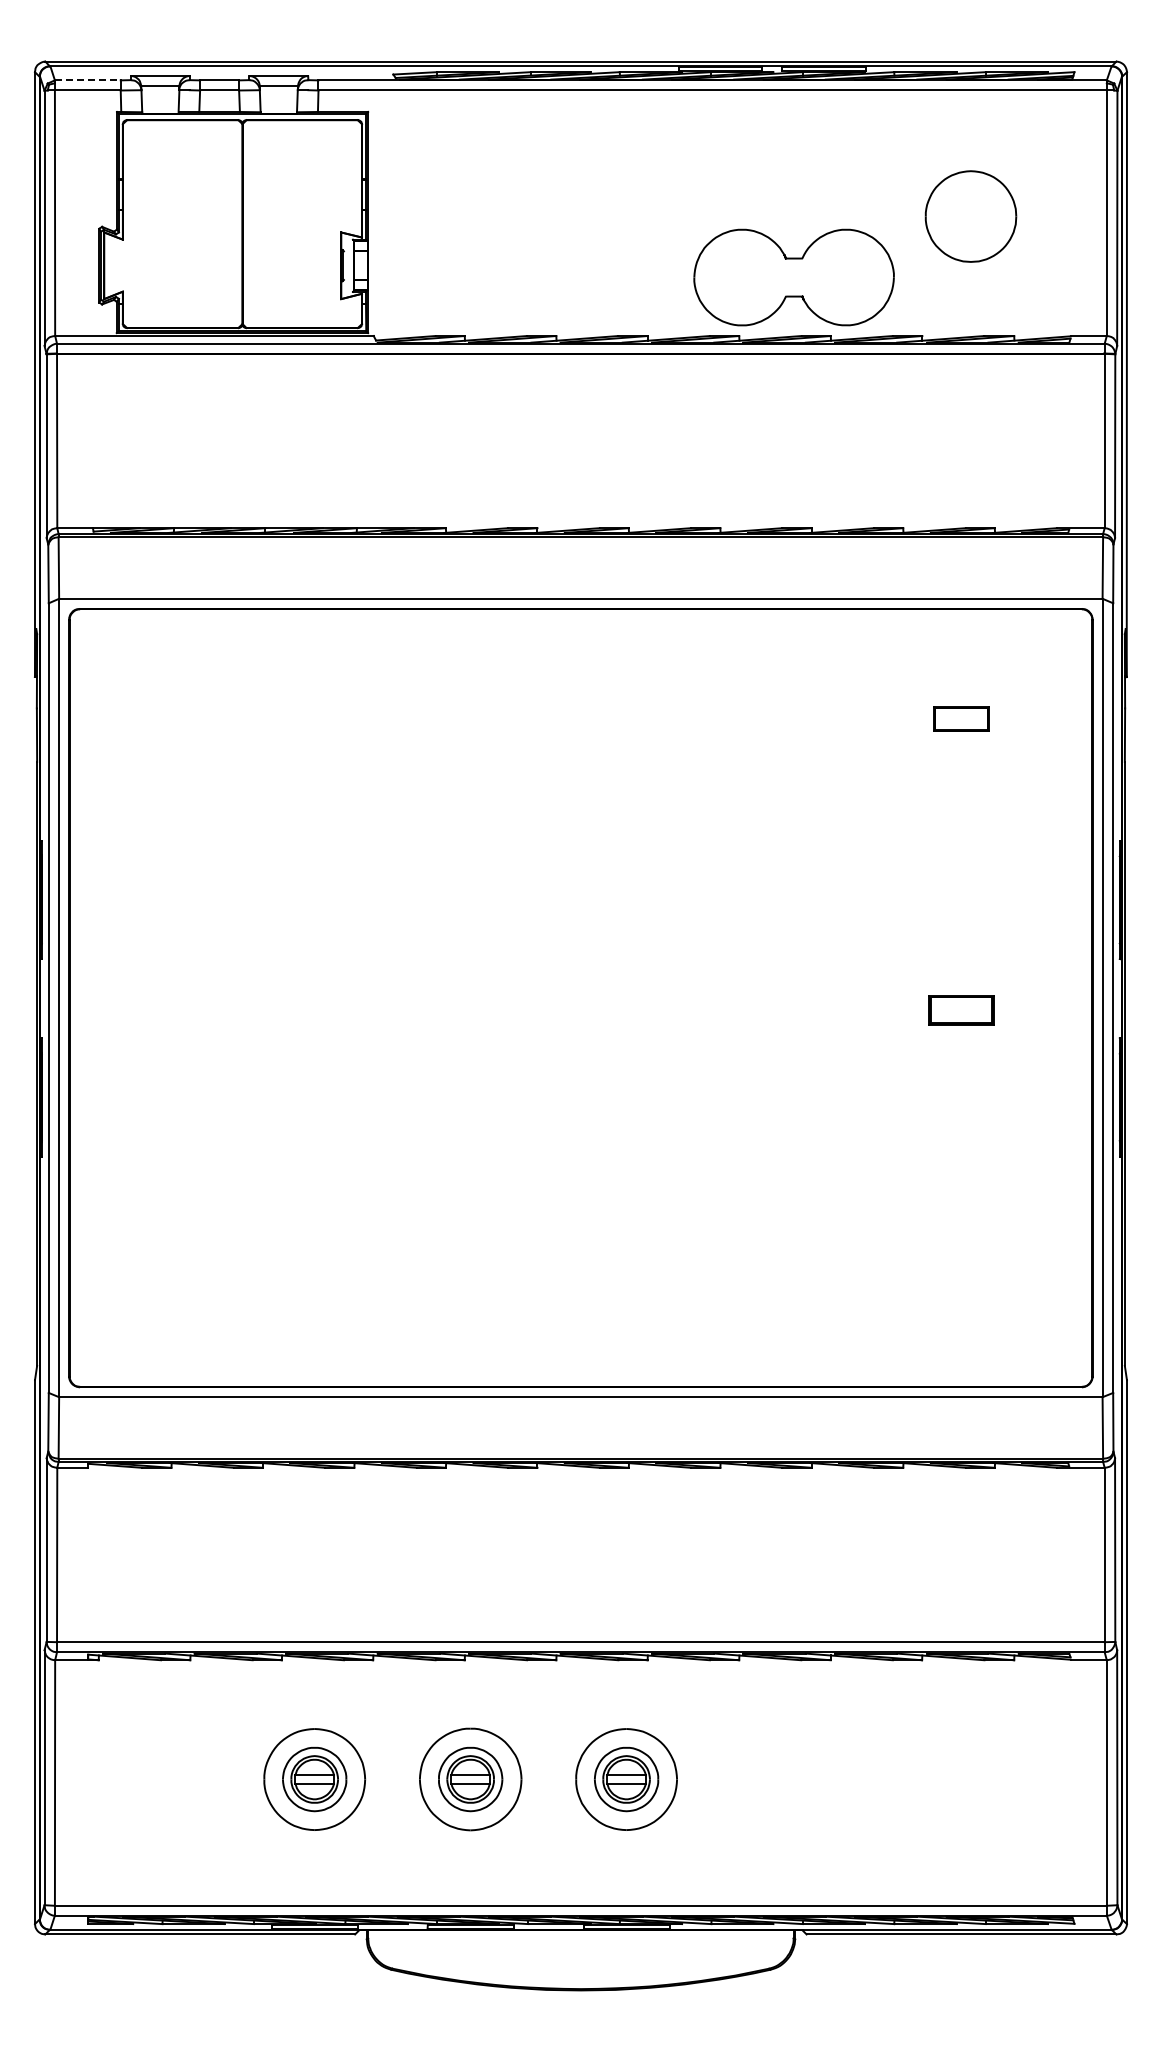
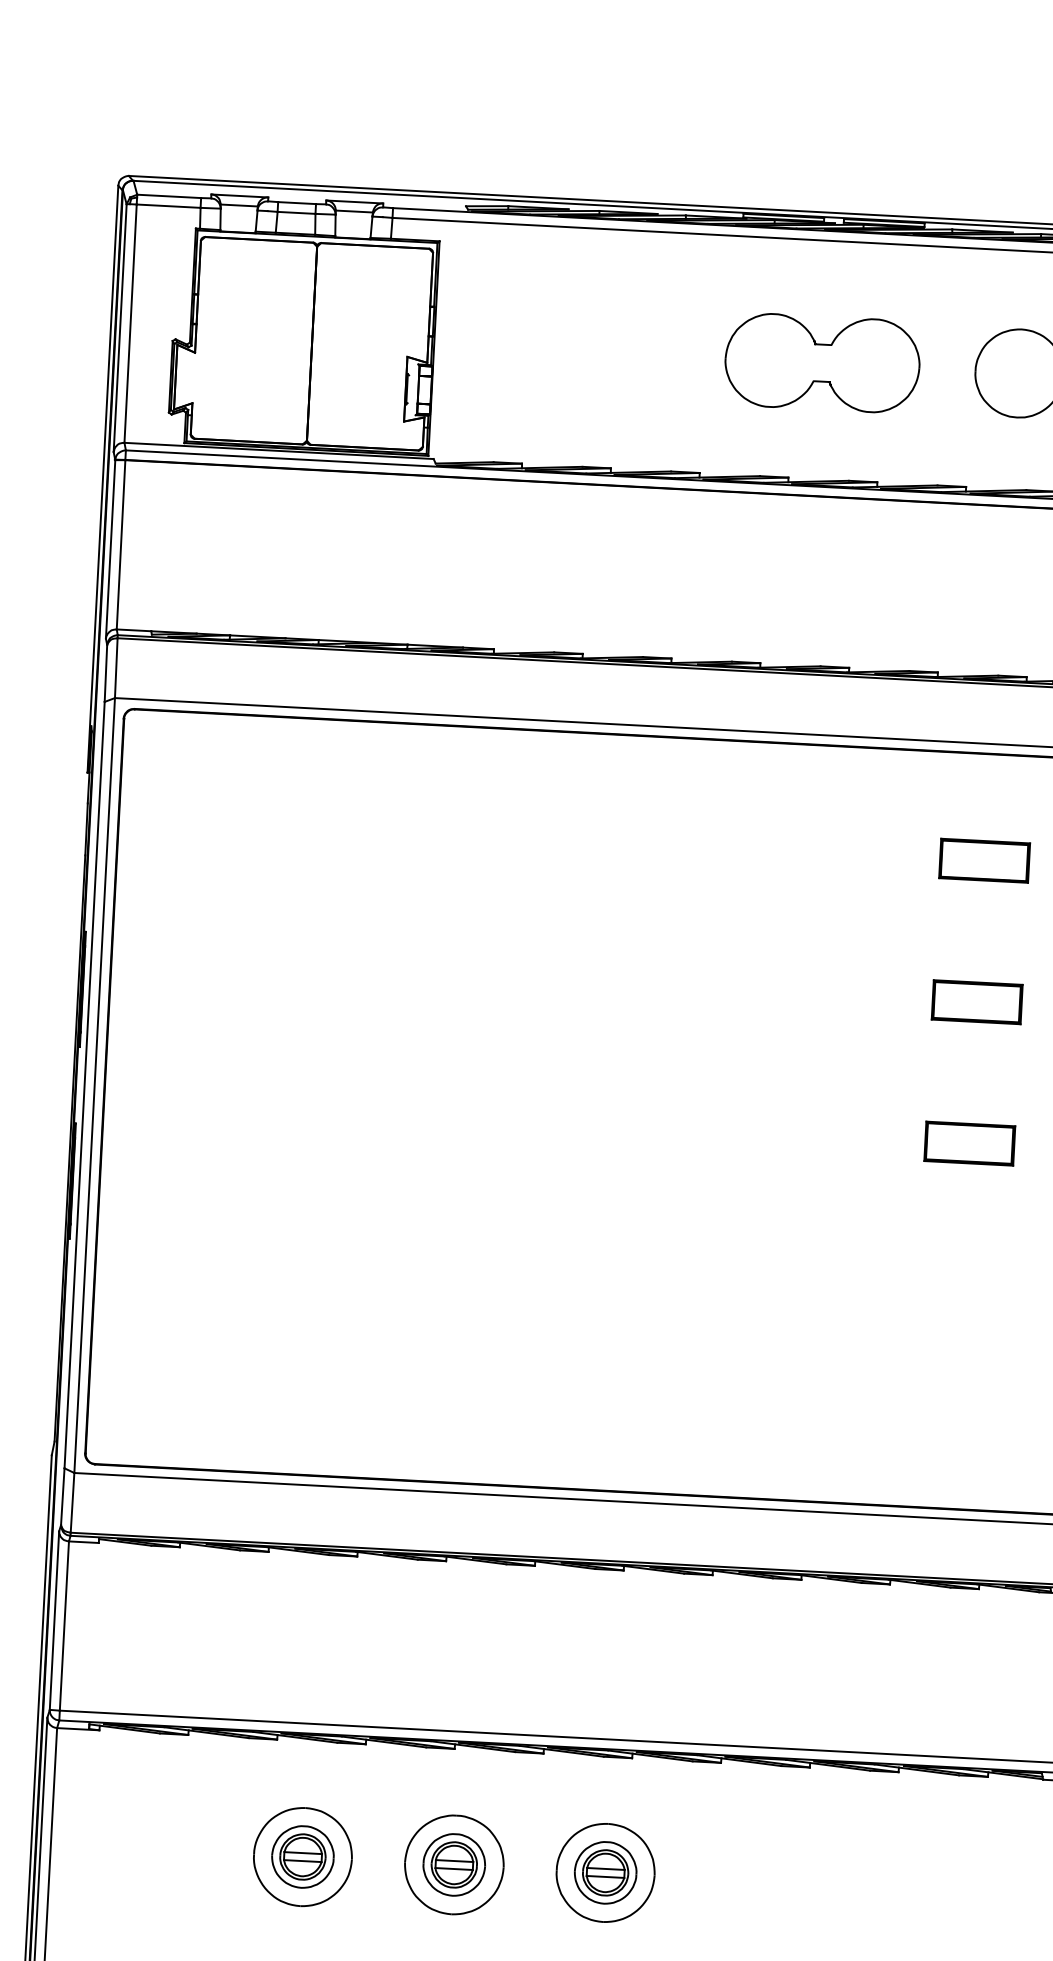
line: (87, 80) -> (168, 196), dashed -> solid
part: (793, 277) -> (821, 363), moved
part: (961, 718) -> (984, 860), size x1.67
part: (961, 864) -> (977, 1001), added
part: (961, 1010) -> (969, 1143), size x1.43

